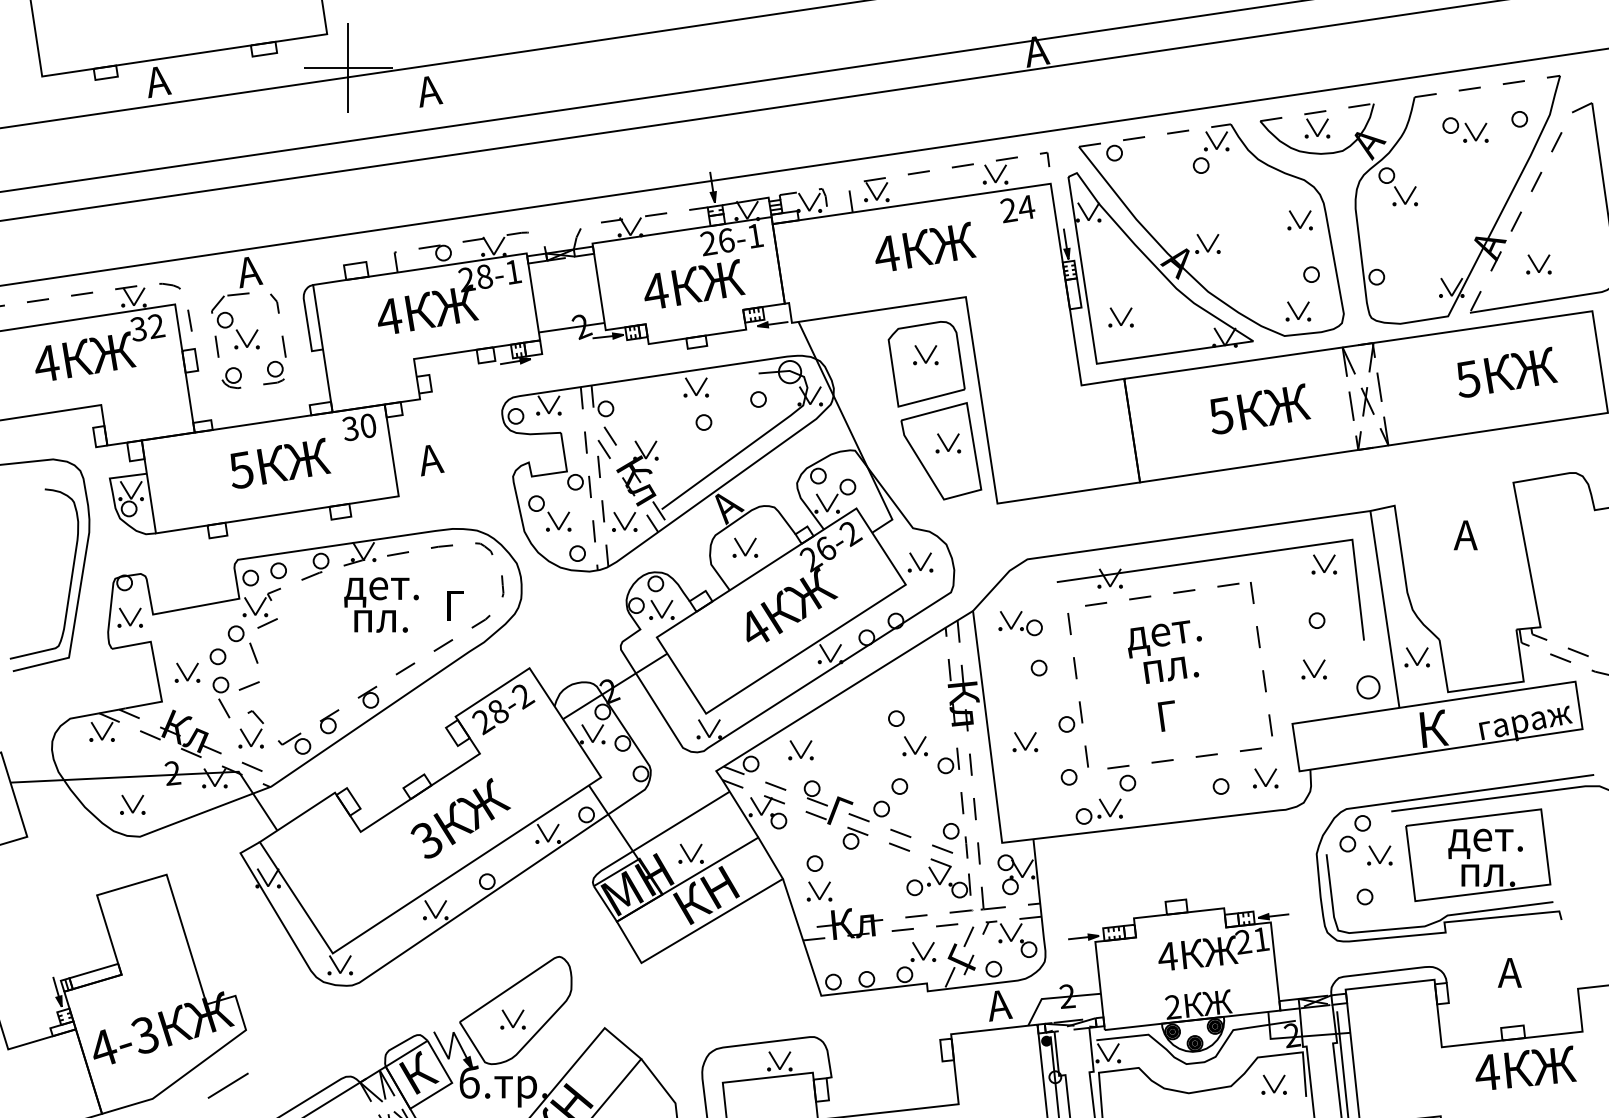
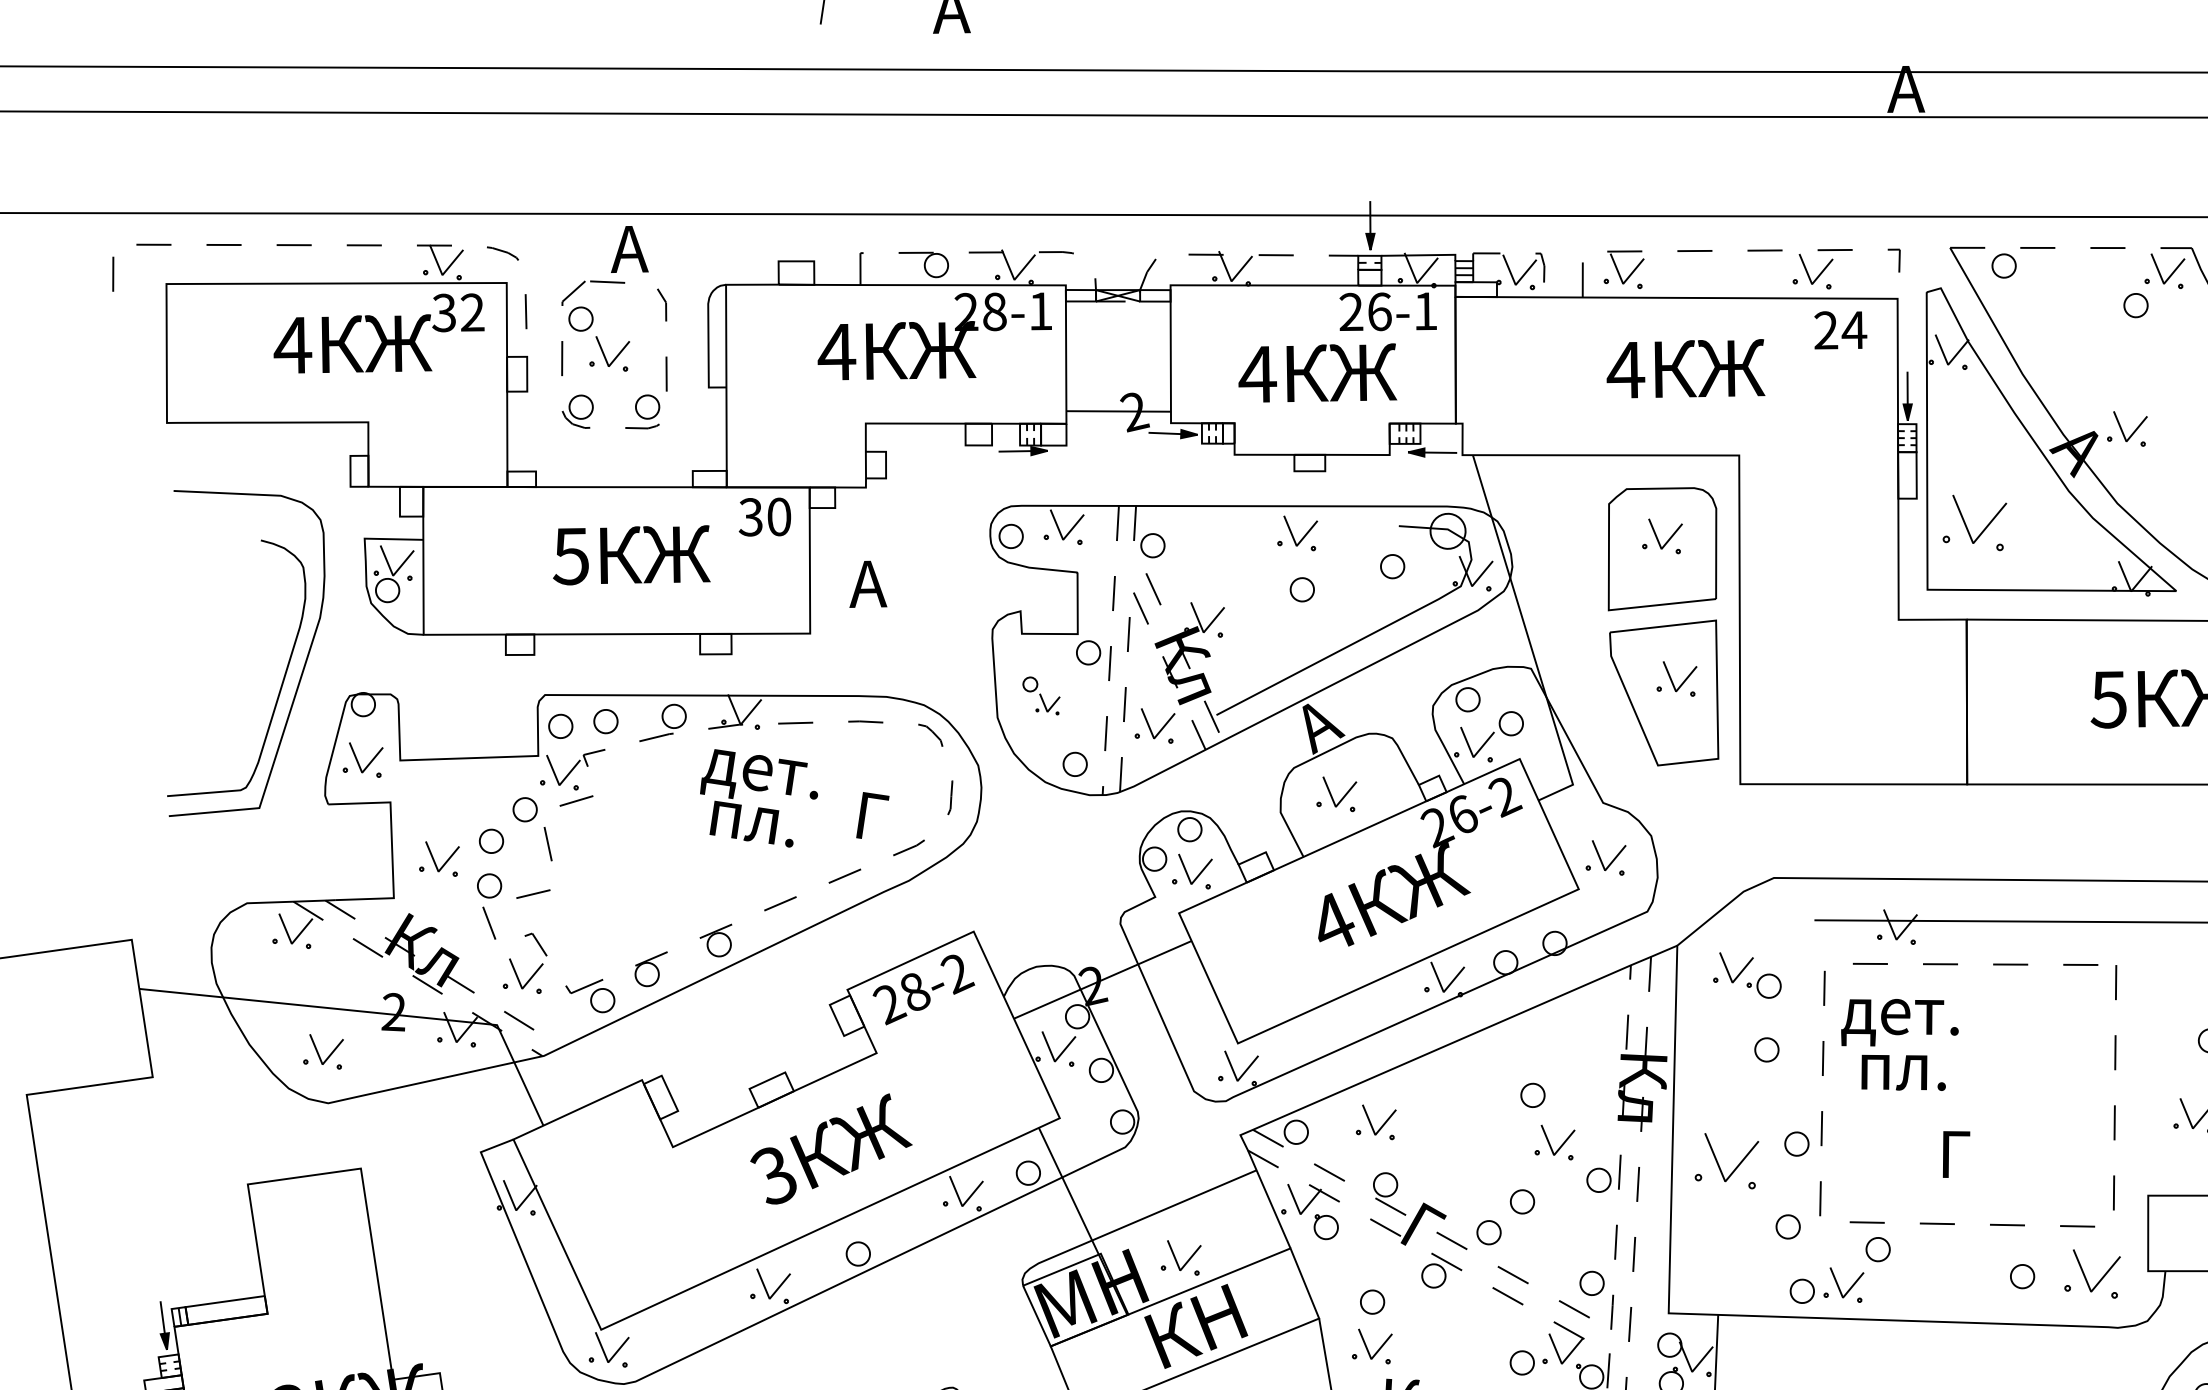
part: (1120, 317) -> (1975, 523), size x1.6
part: (549, 513) -> (1040, 695), size x0.6
text: (1164, 651) -> (1897, 1043), moved
part: (1025, 742) -> (1728, 1162), size x1.6
part: (1265, 778) -> (2093, 1274), size x1.4

